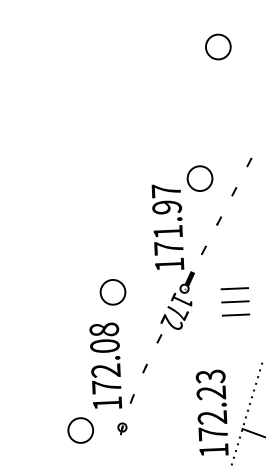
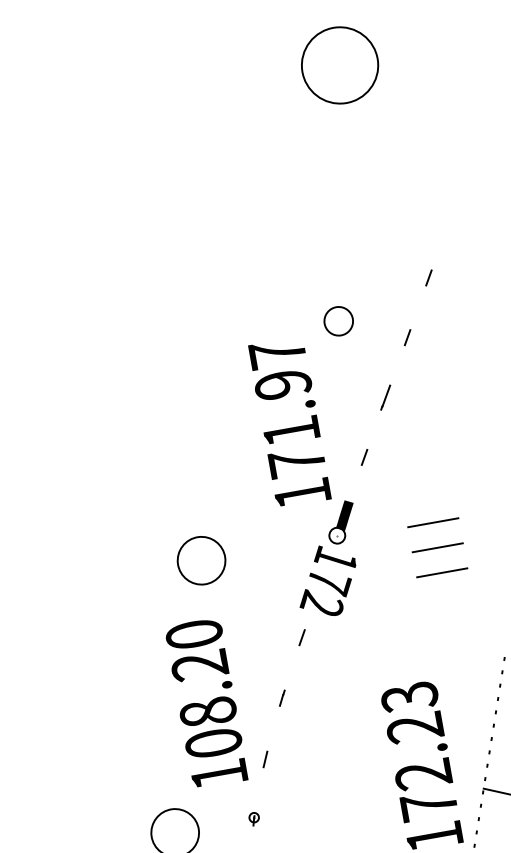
part: (218, 46) -> (340, 64), size x1.6
part: (199, 178) -> (337, 321), size x0.6
part: (219, 220) -> (386, 396), size x1.6
text: (105, 358) -> (204, 689), 172.08 -> 108.20
part: (122, 428) -> (254, 818), size x0.6

